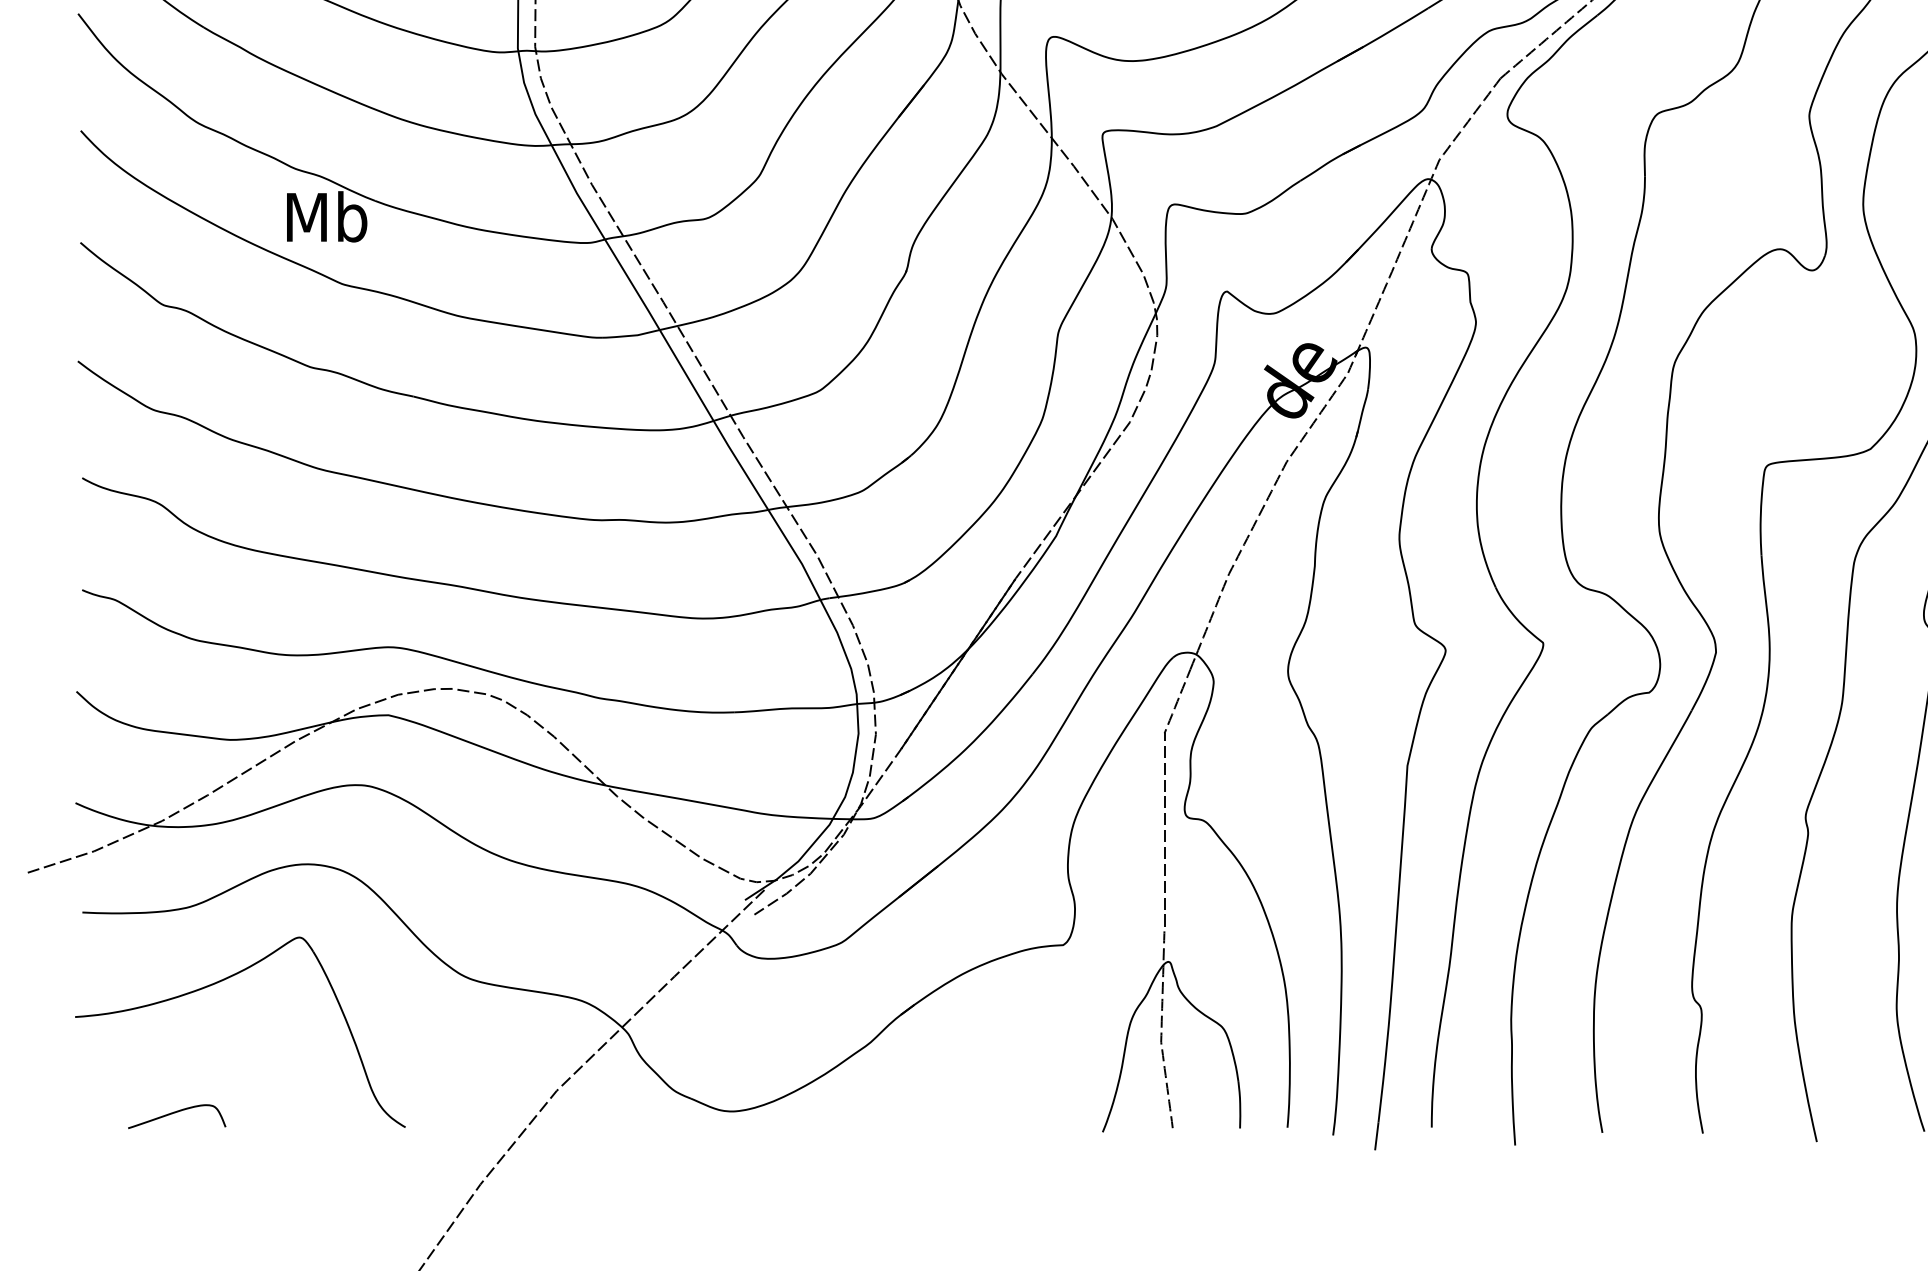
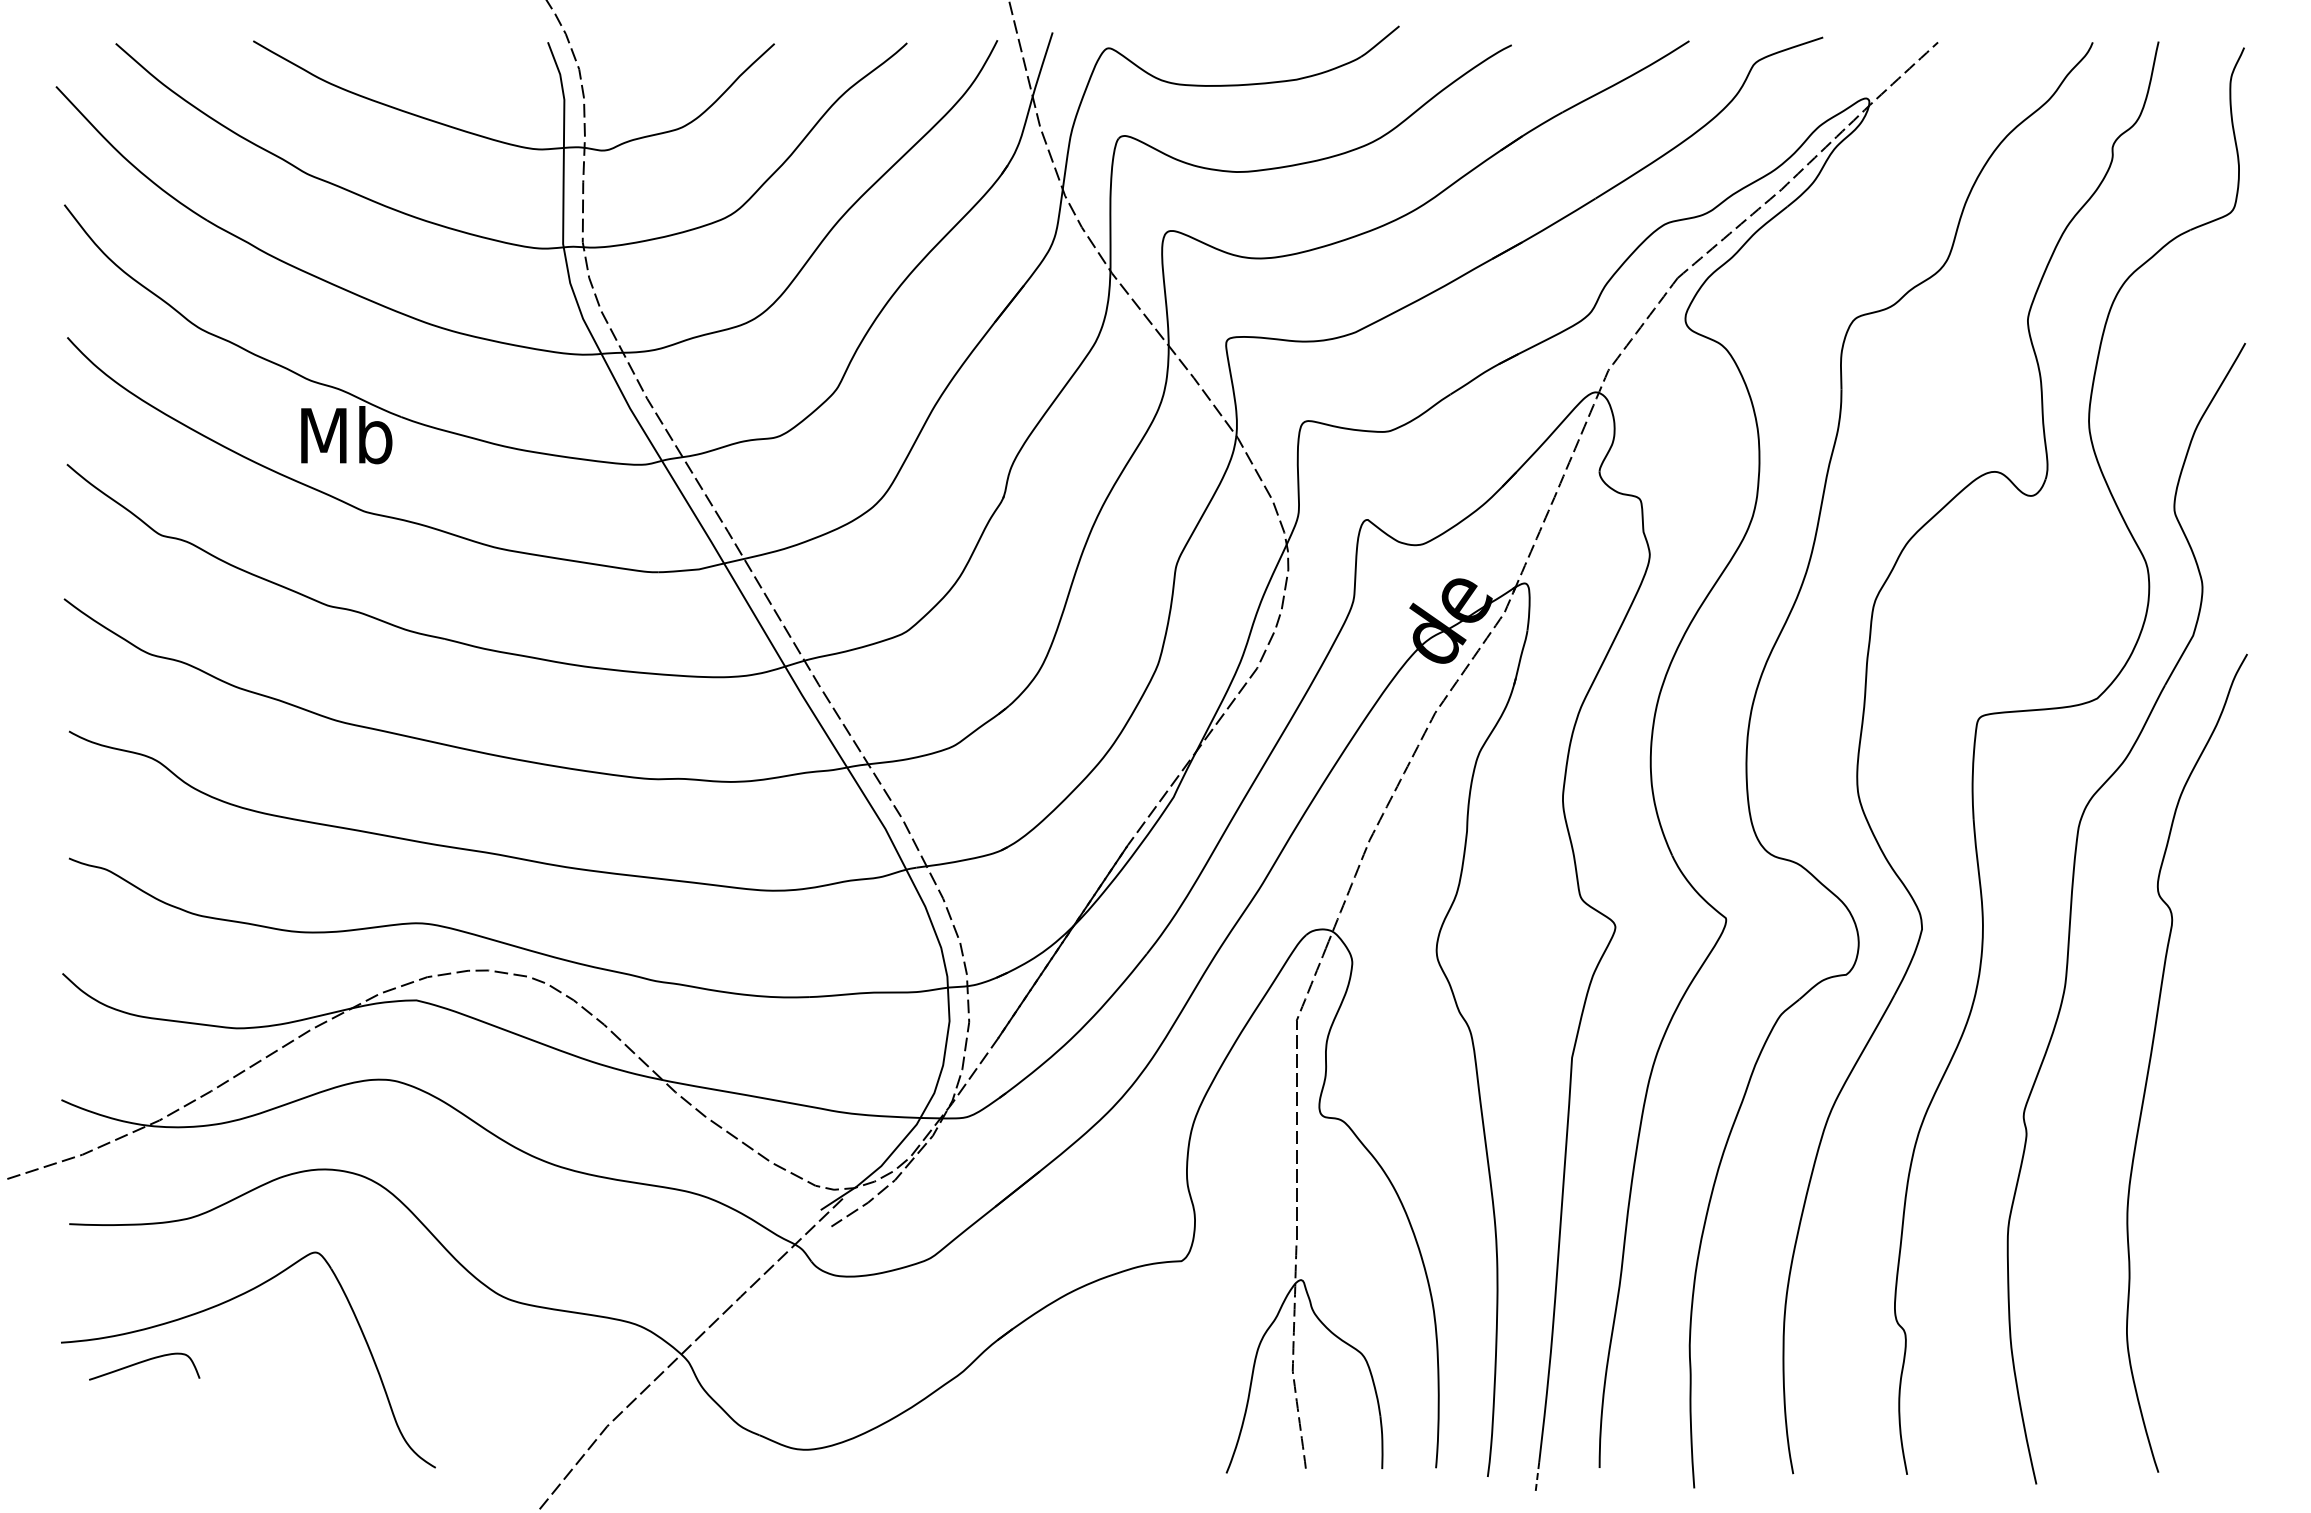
curve: (176, 1112) -> (143, 1362), moved
line: (1376, 1135) -> (1537, 1477), solid -> dashed

